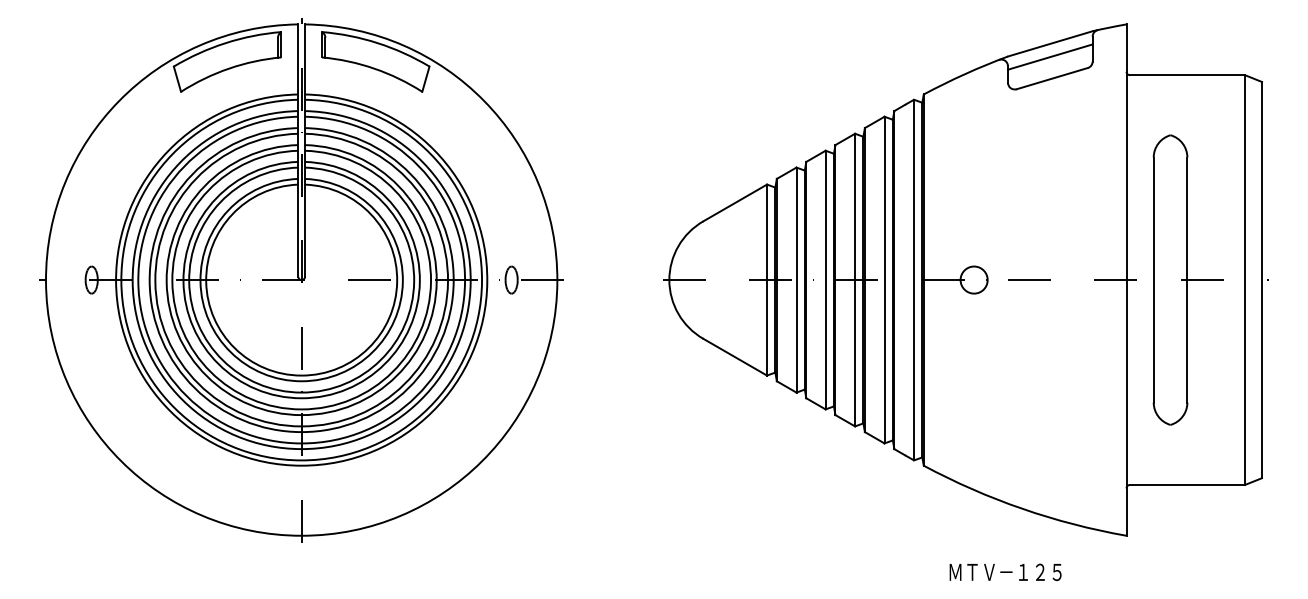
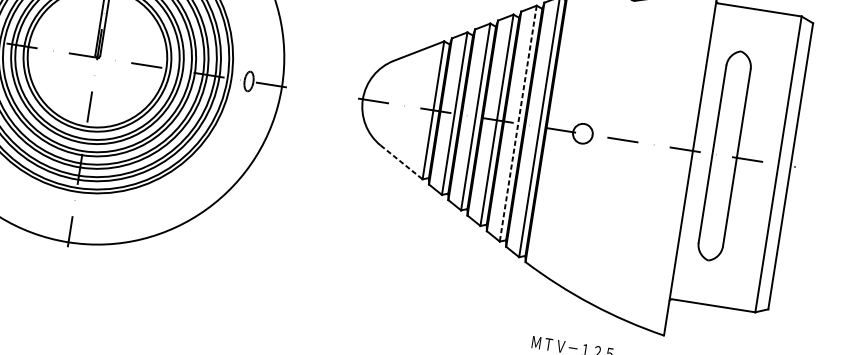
line: (884, 280) -> (518, 123), solid -> dashed
line: (735, 357) -> (401, 162), solid -> dashed

